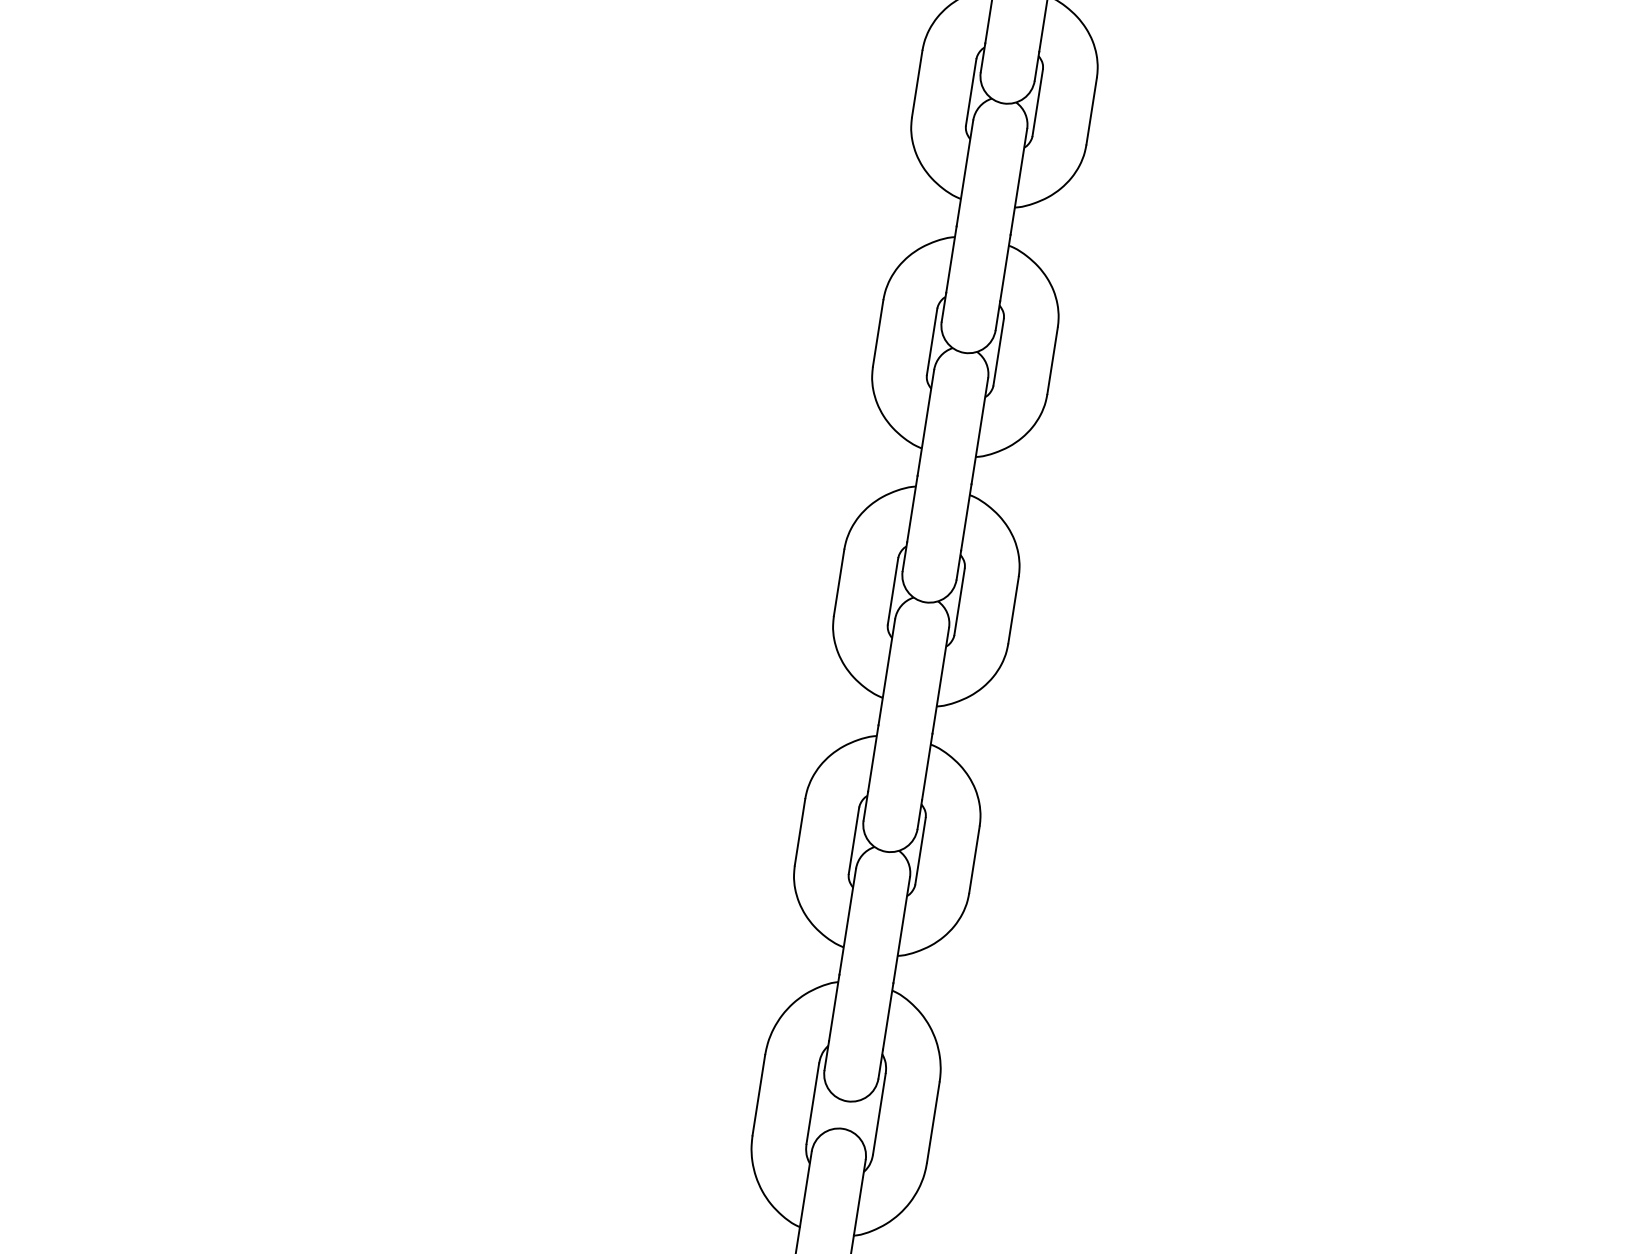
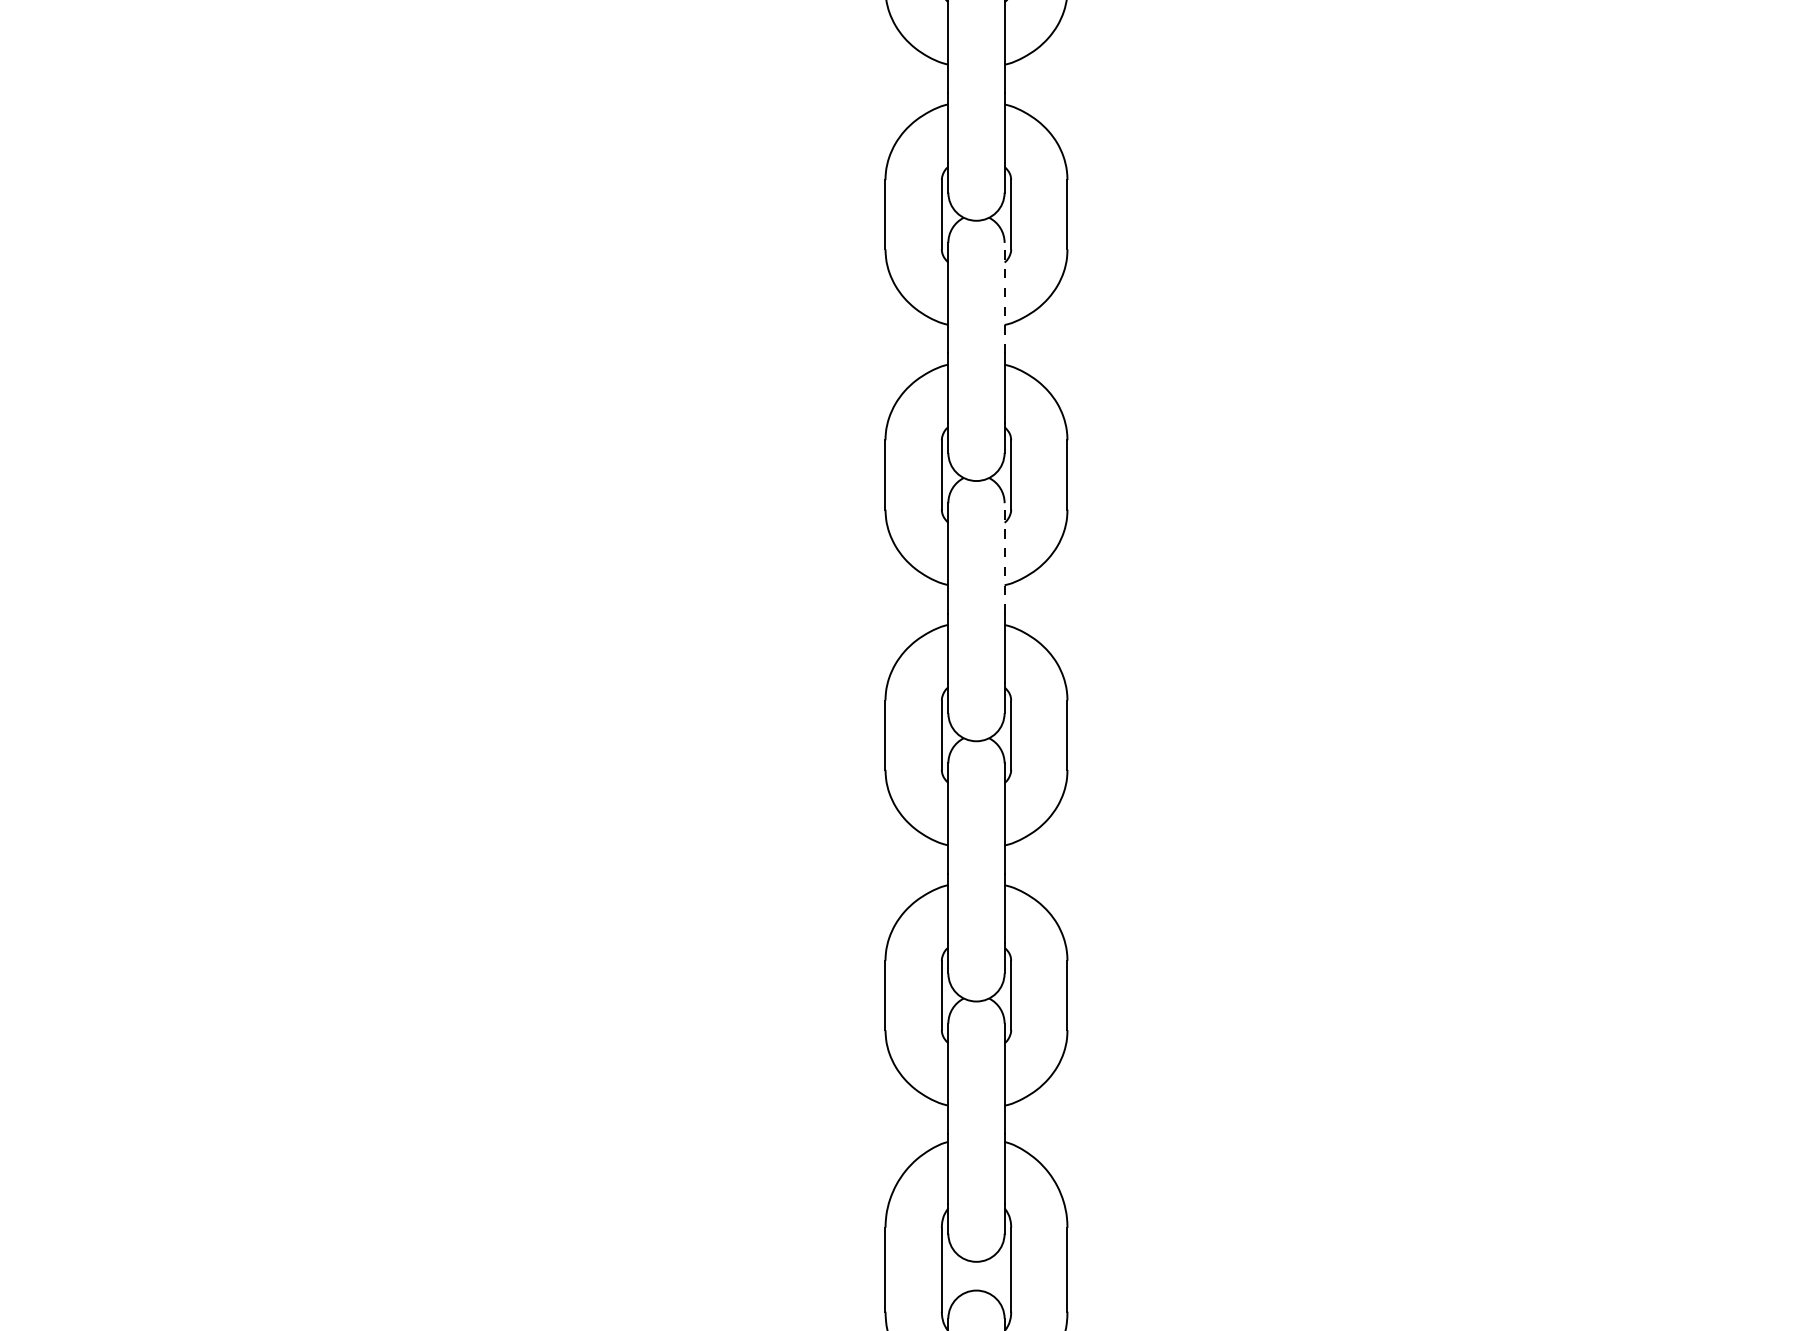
line: (1018, 181) -> (1004, 297), solid -> dashed
line: (979, 430) -> (1004, 557), solid -> dashed

